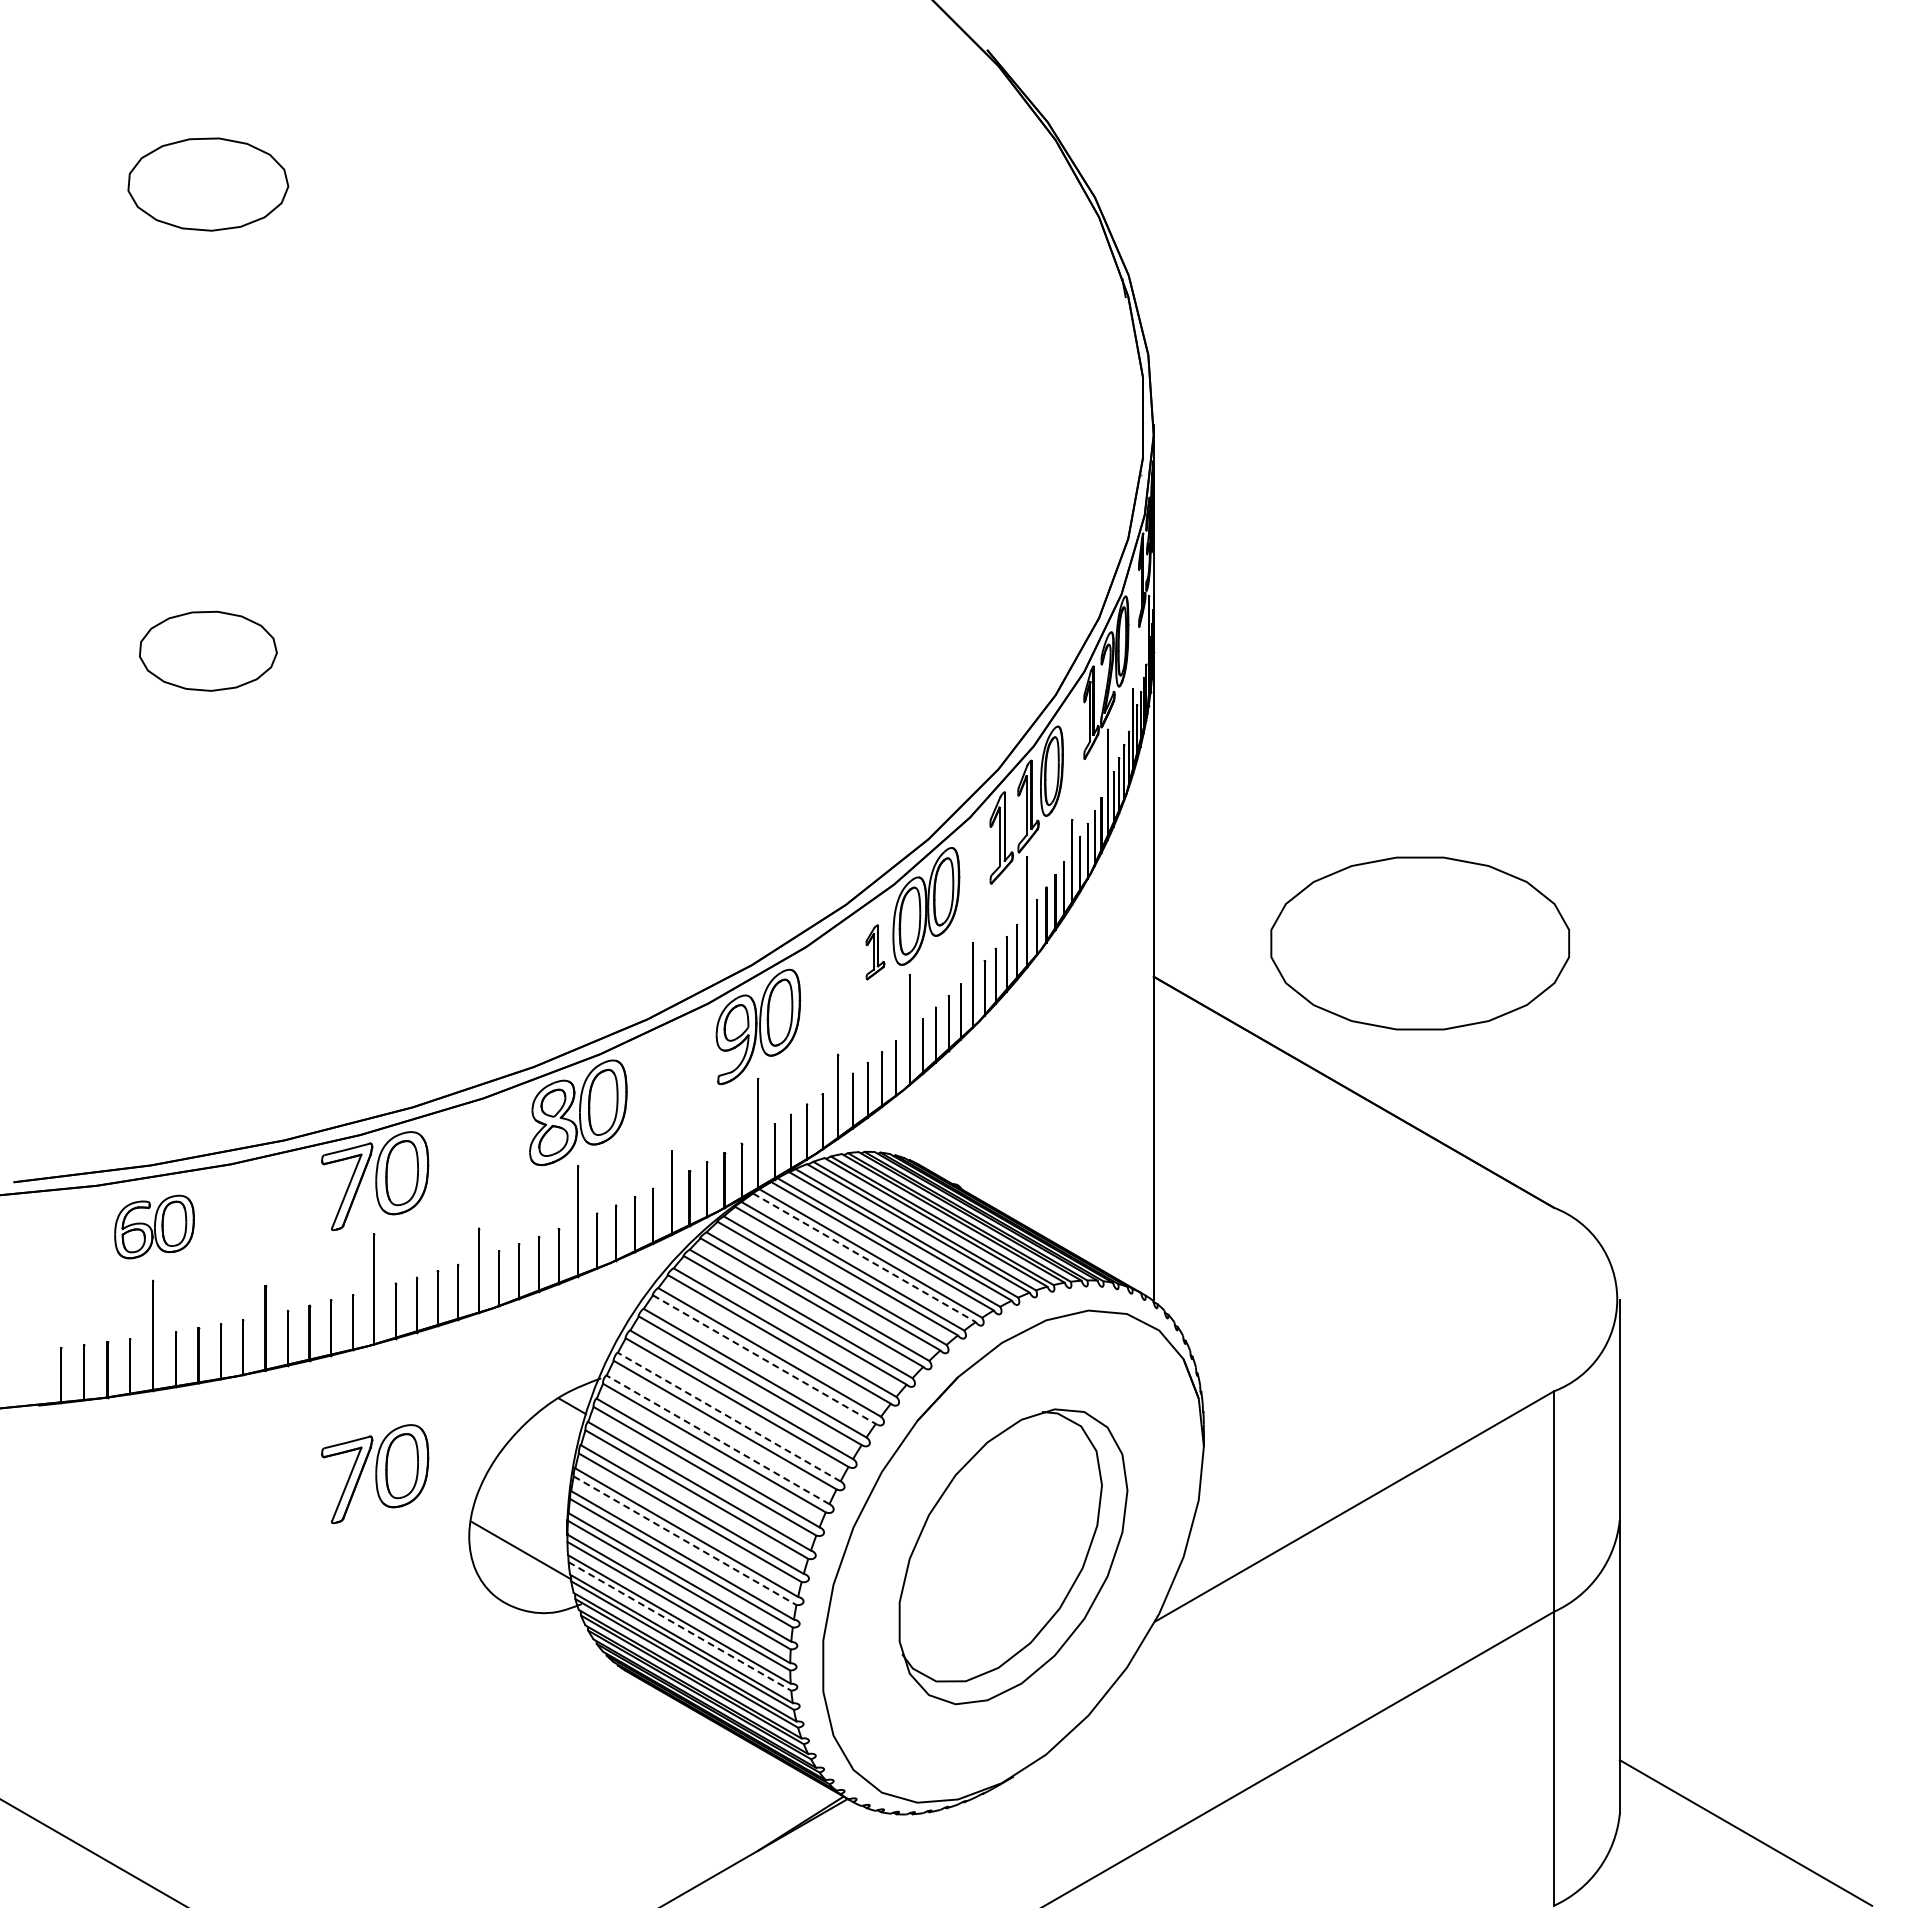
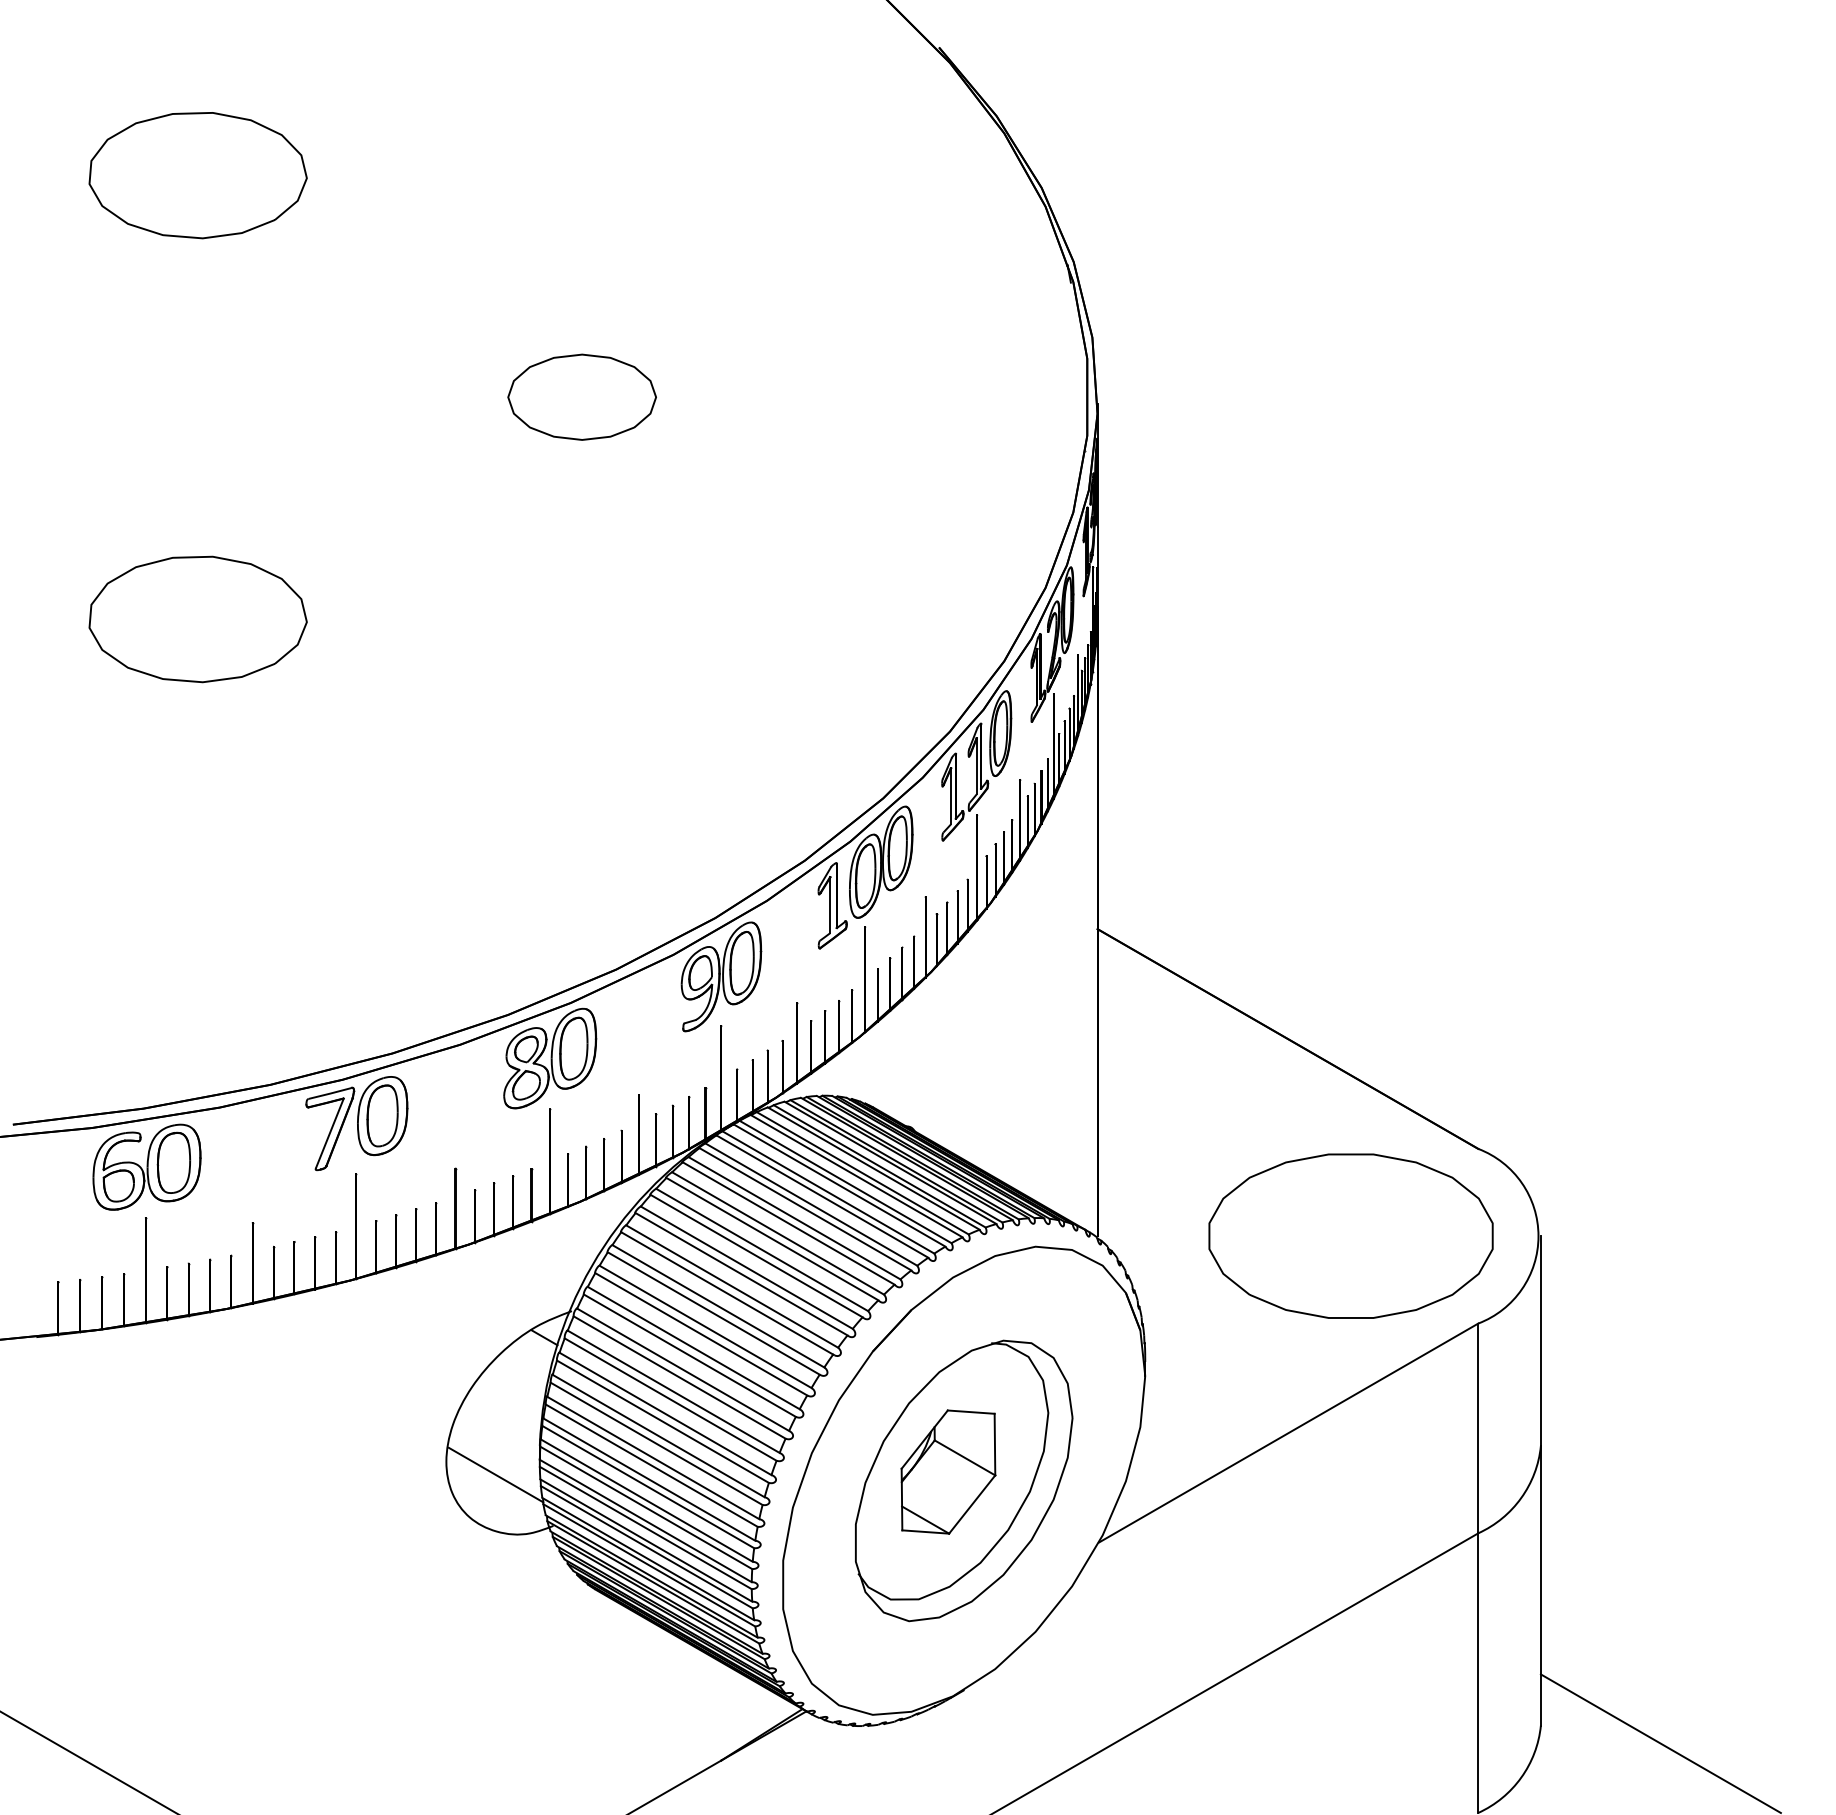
part: (208, 184) -> (198, 175), size x1.43
part: (611, 417) -> (581, 397), added
part: (208, 651) -> (198, 619), size x1.67
part: (1420, 943) -> (1351, 1236), moved
part: (875, 952) -> (832, 906), size x1.67
part: (154, 1226) -> (146, 1166), size x1.43
line: (864, 1257) -> (822, 1196), dashed -> solid
line: (764, 1359) -> (727, 1293), dashed -> solid
line: (729, 1417) -> (693, 1348), dashed -> solid
line: (718, 1439) -> (683, 1369), dashed -> solid
part: (375, 1473) -> (357, 1401), removed
line: (685, 1540) -> (652, 1465), dashed -> solid
part: (996, 1547) -> (947, 1472), added
line: (679, 1626) -> (646, 1547), dashed -> solid

